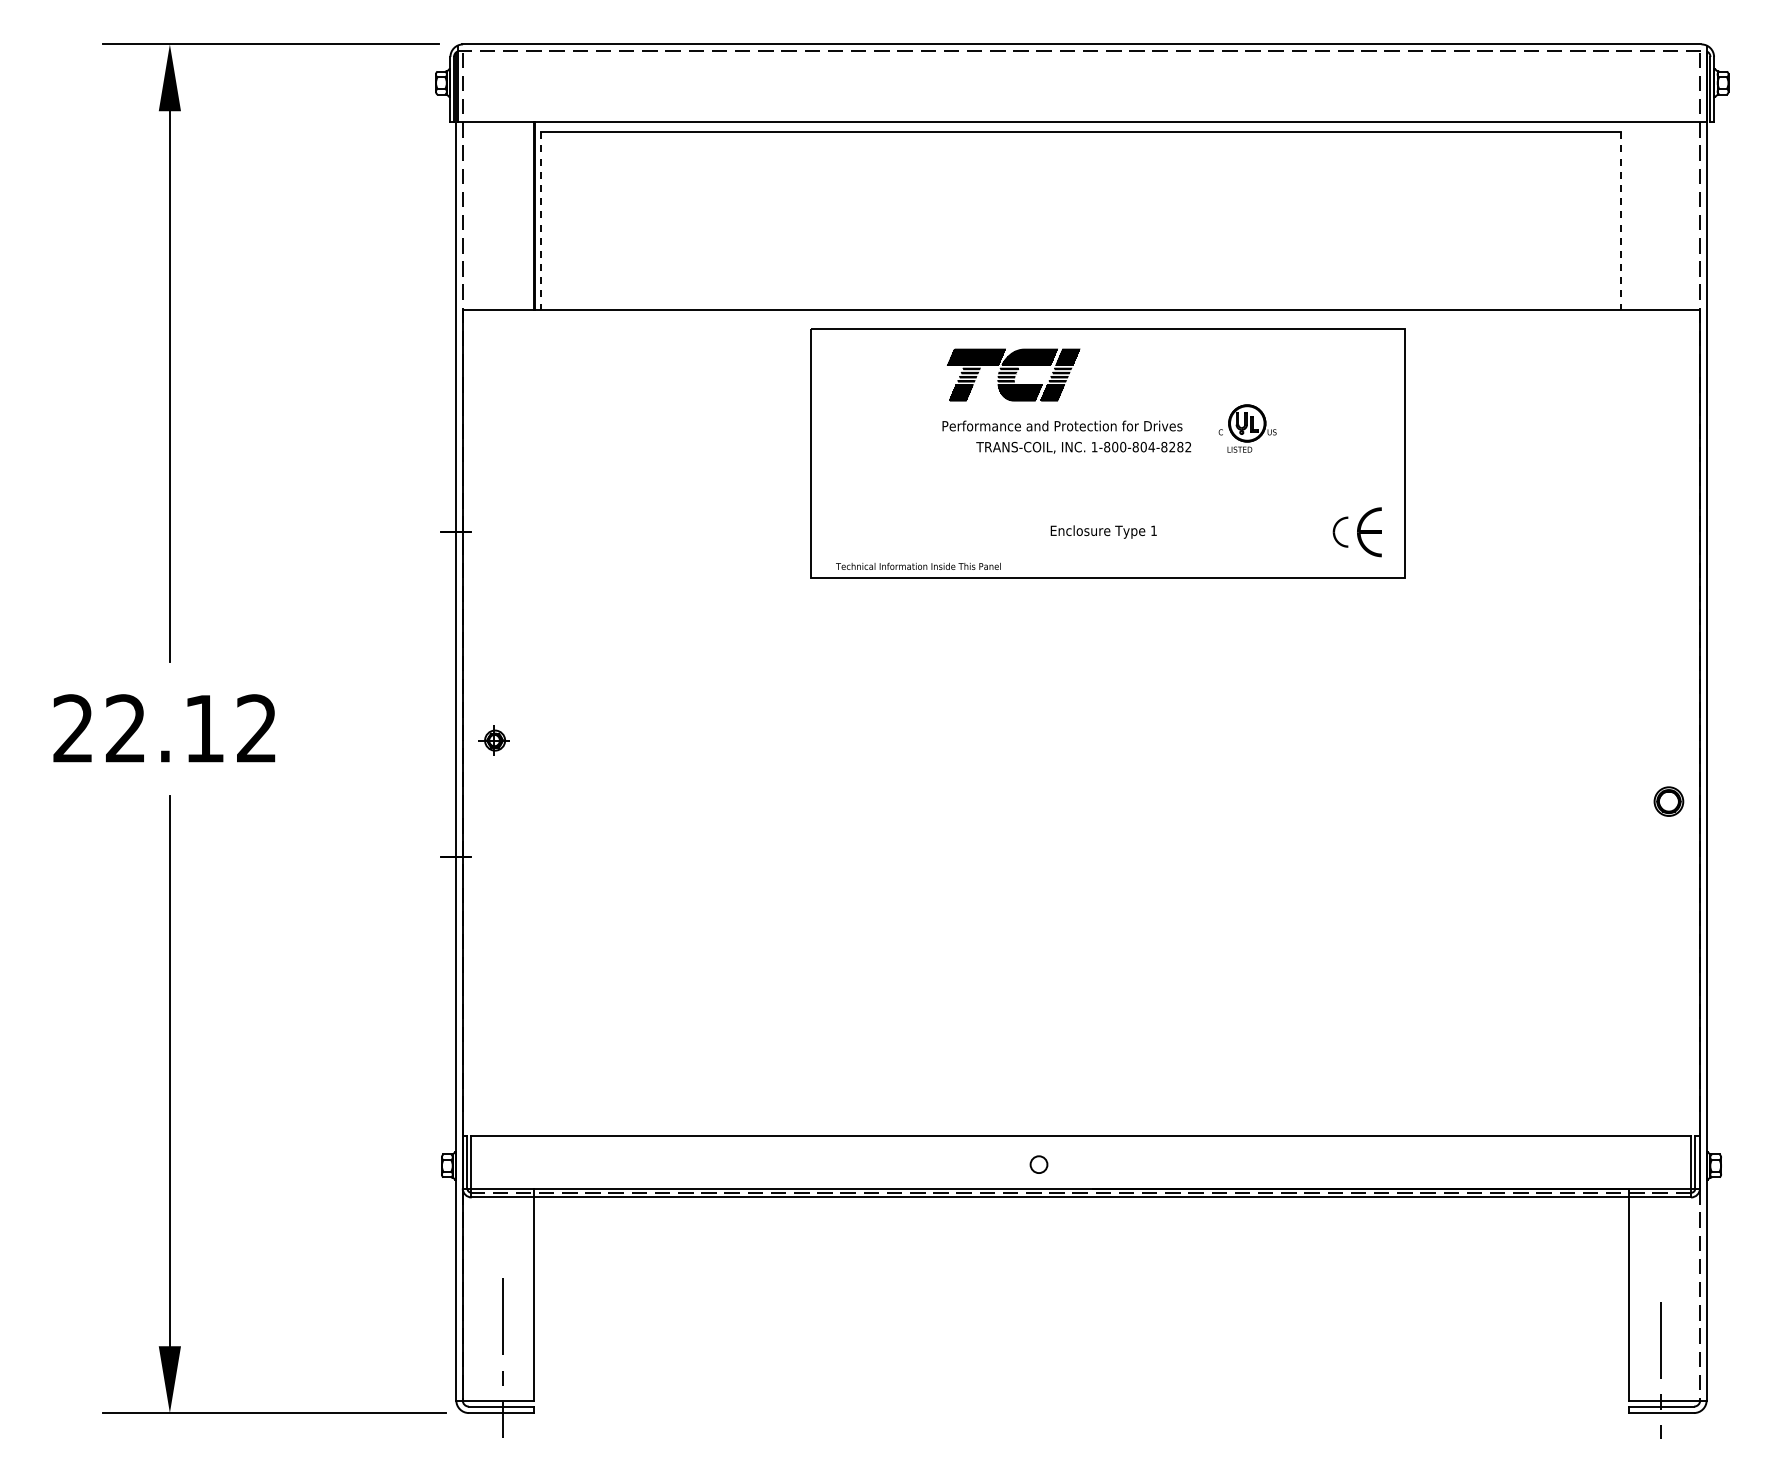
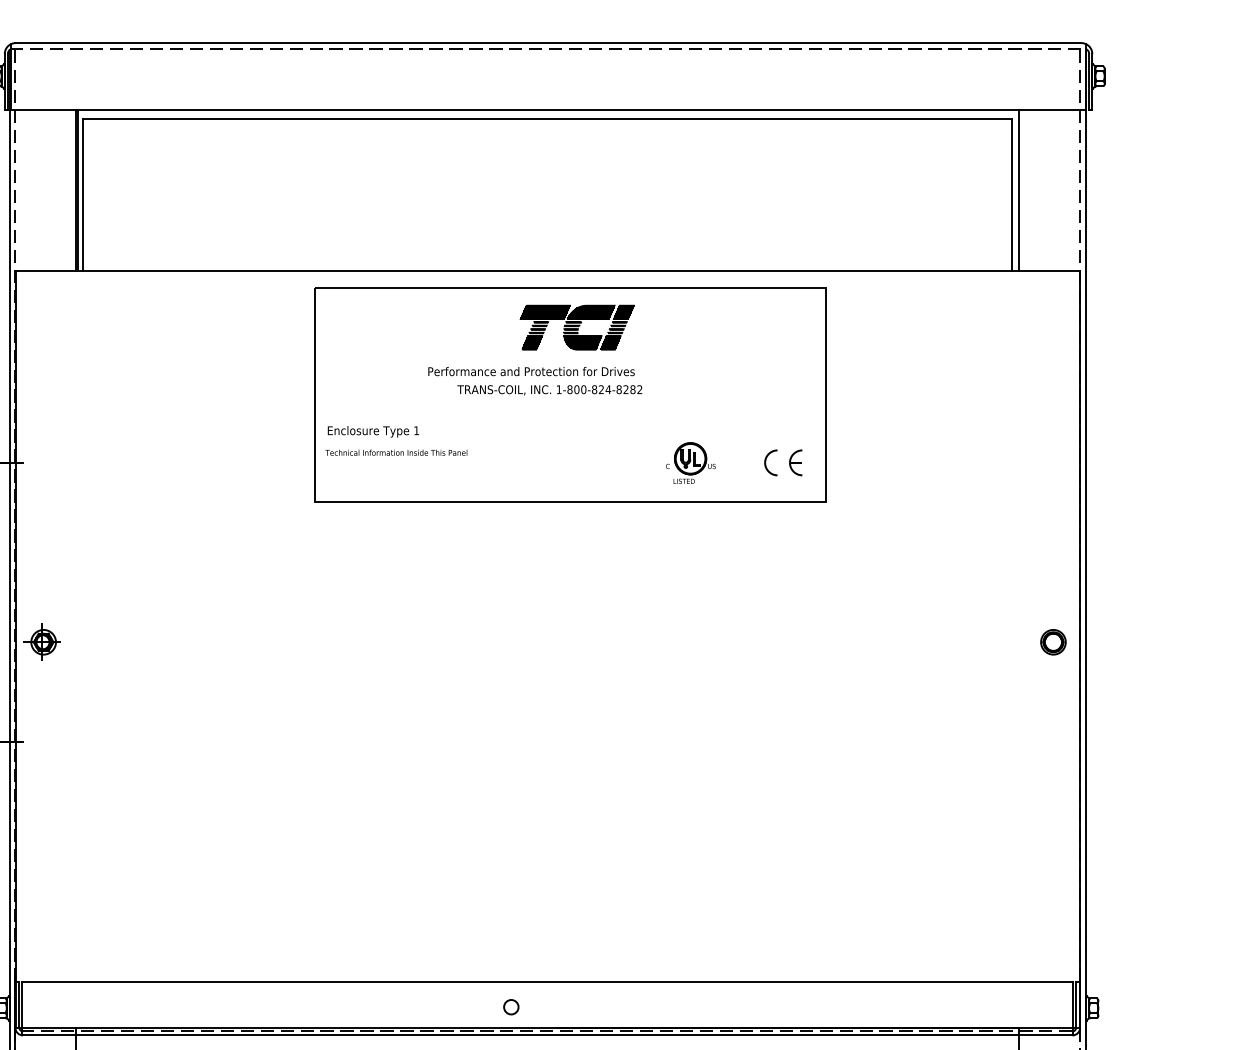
line: (1629, 215) -> (1019, 190), added
line: (541, 221) -> (83, 195), dashed -> solid
line: (1621, 221) -> (1012, 195), dashed -> solid
part: (1013, 374) -> (577, 327), moved
part: (1247, 428) -> (690, 463), moved
text: (1143, 447) -> (601, 390), 1-800-804-8282 -> 1-800-824-8282
text: (1103, 531) -> (373, 431), moved
part: (1369, 531) -> (795, 462), size x0.62
text: (918, 565) -> (396, 451), moved
part: (493, 740) -> (41, 642), size x1.43
part: (1668, 801) -> (1053, 642), moved

